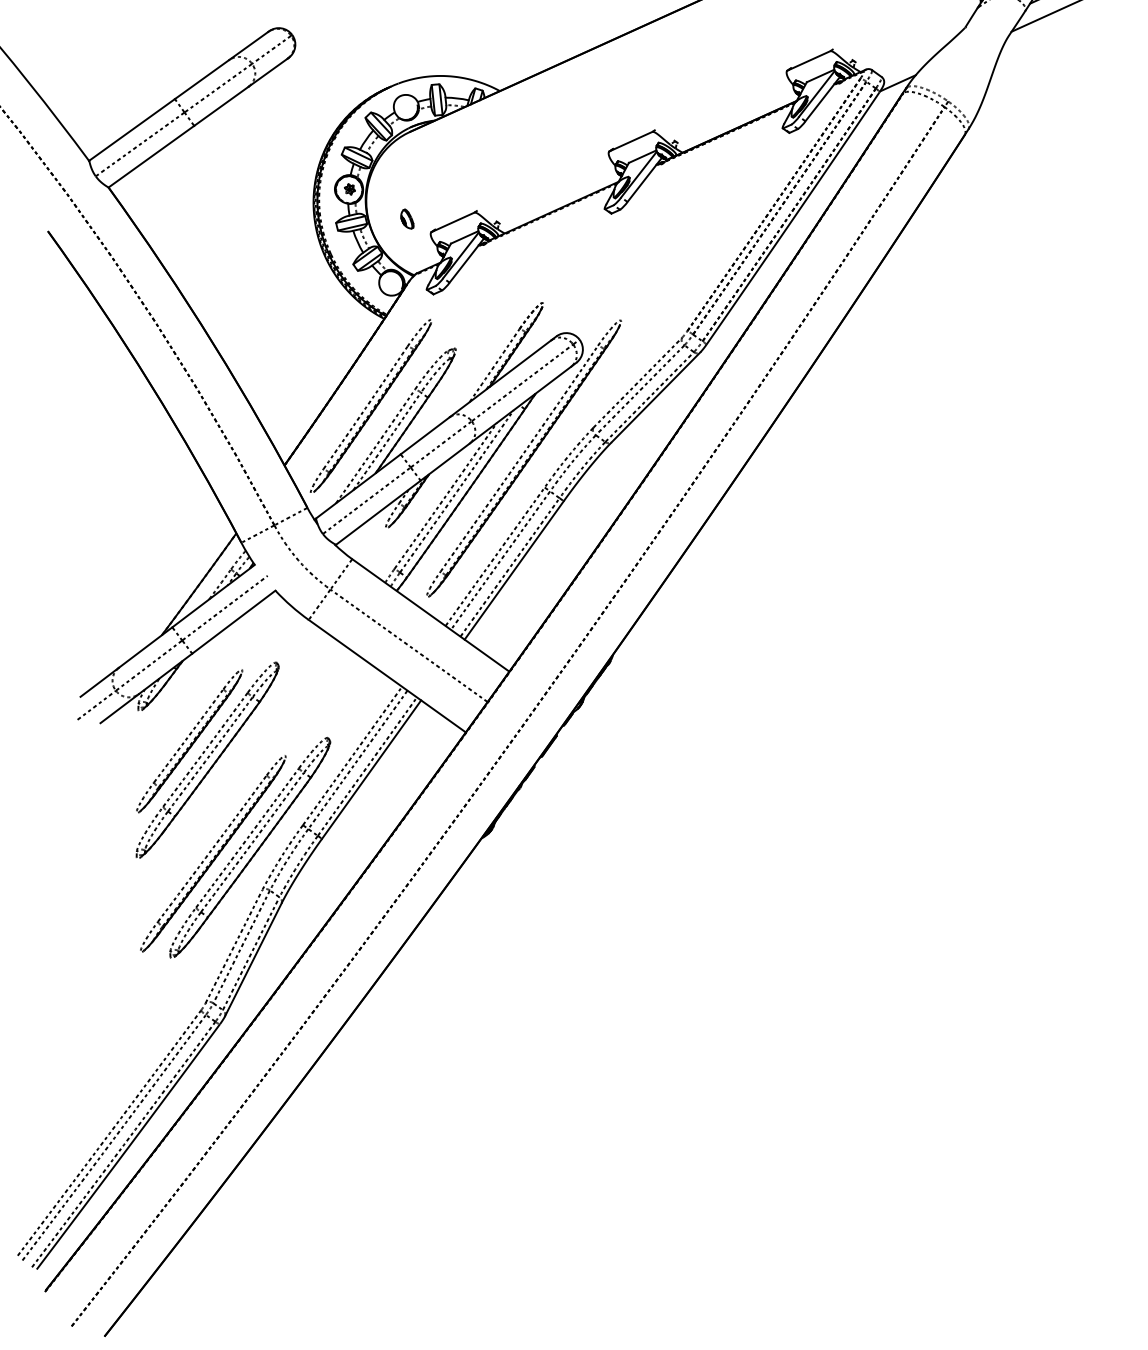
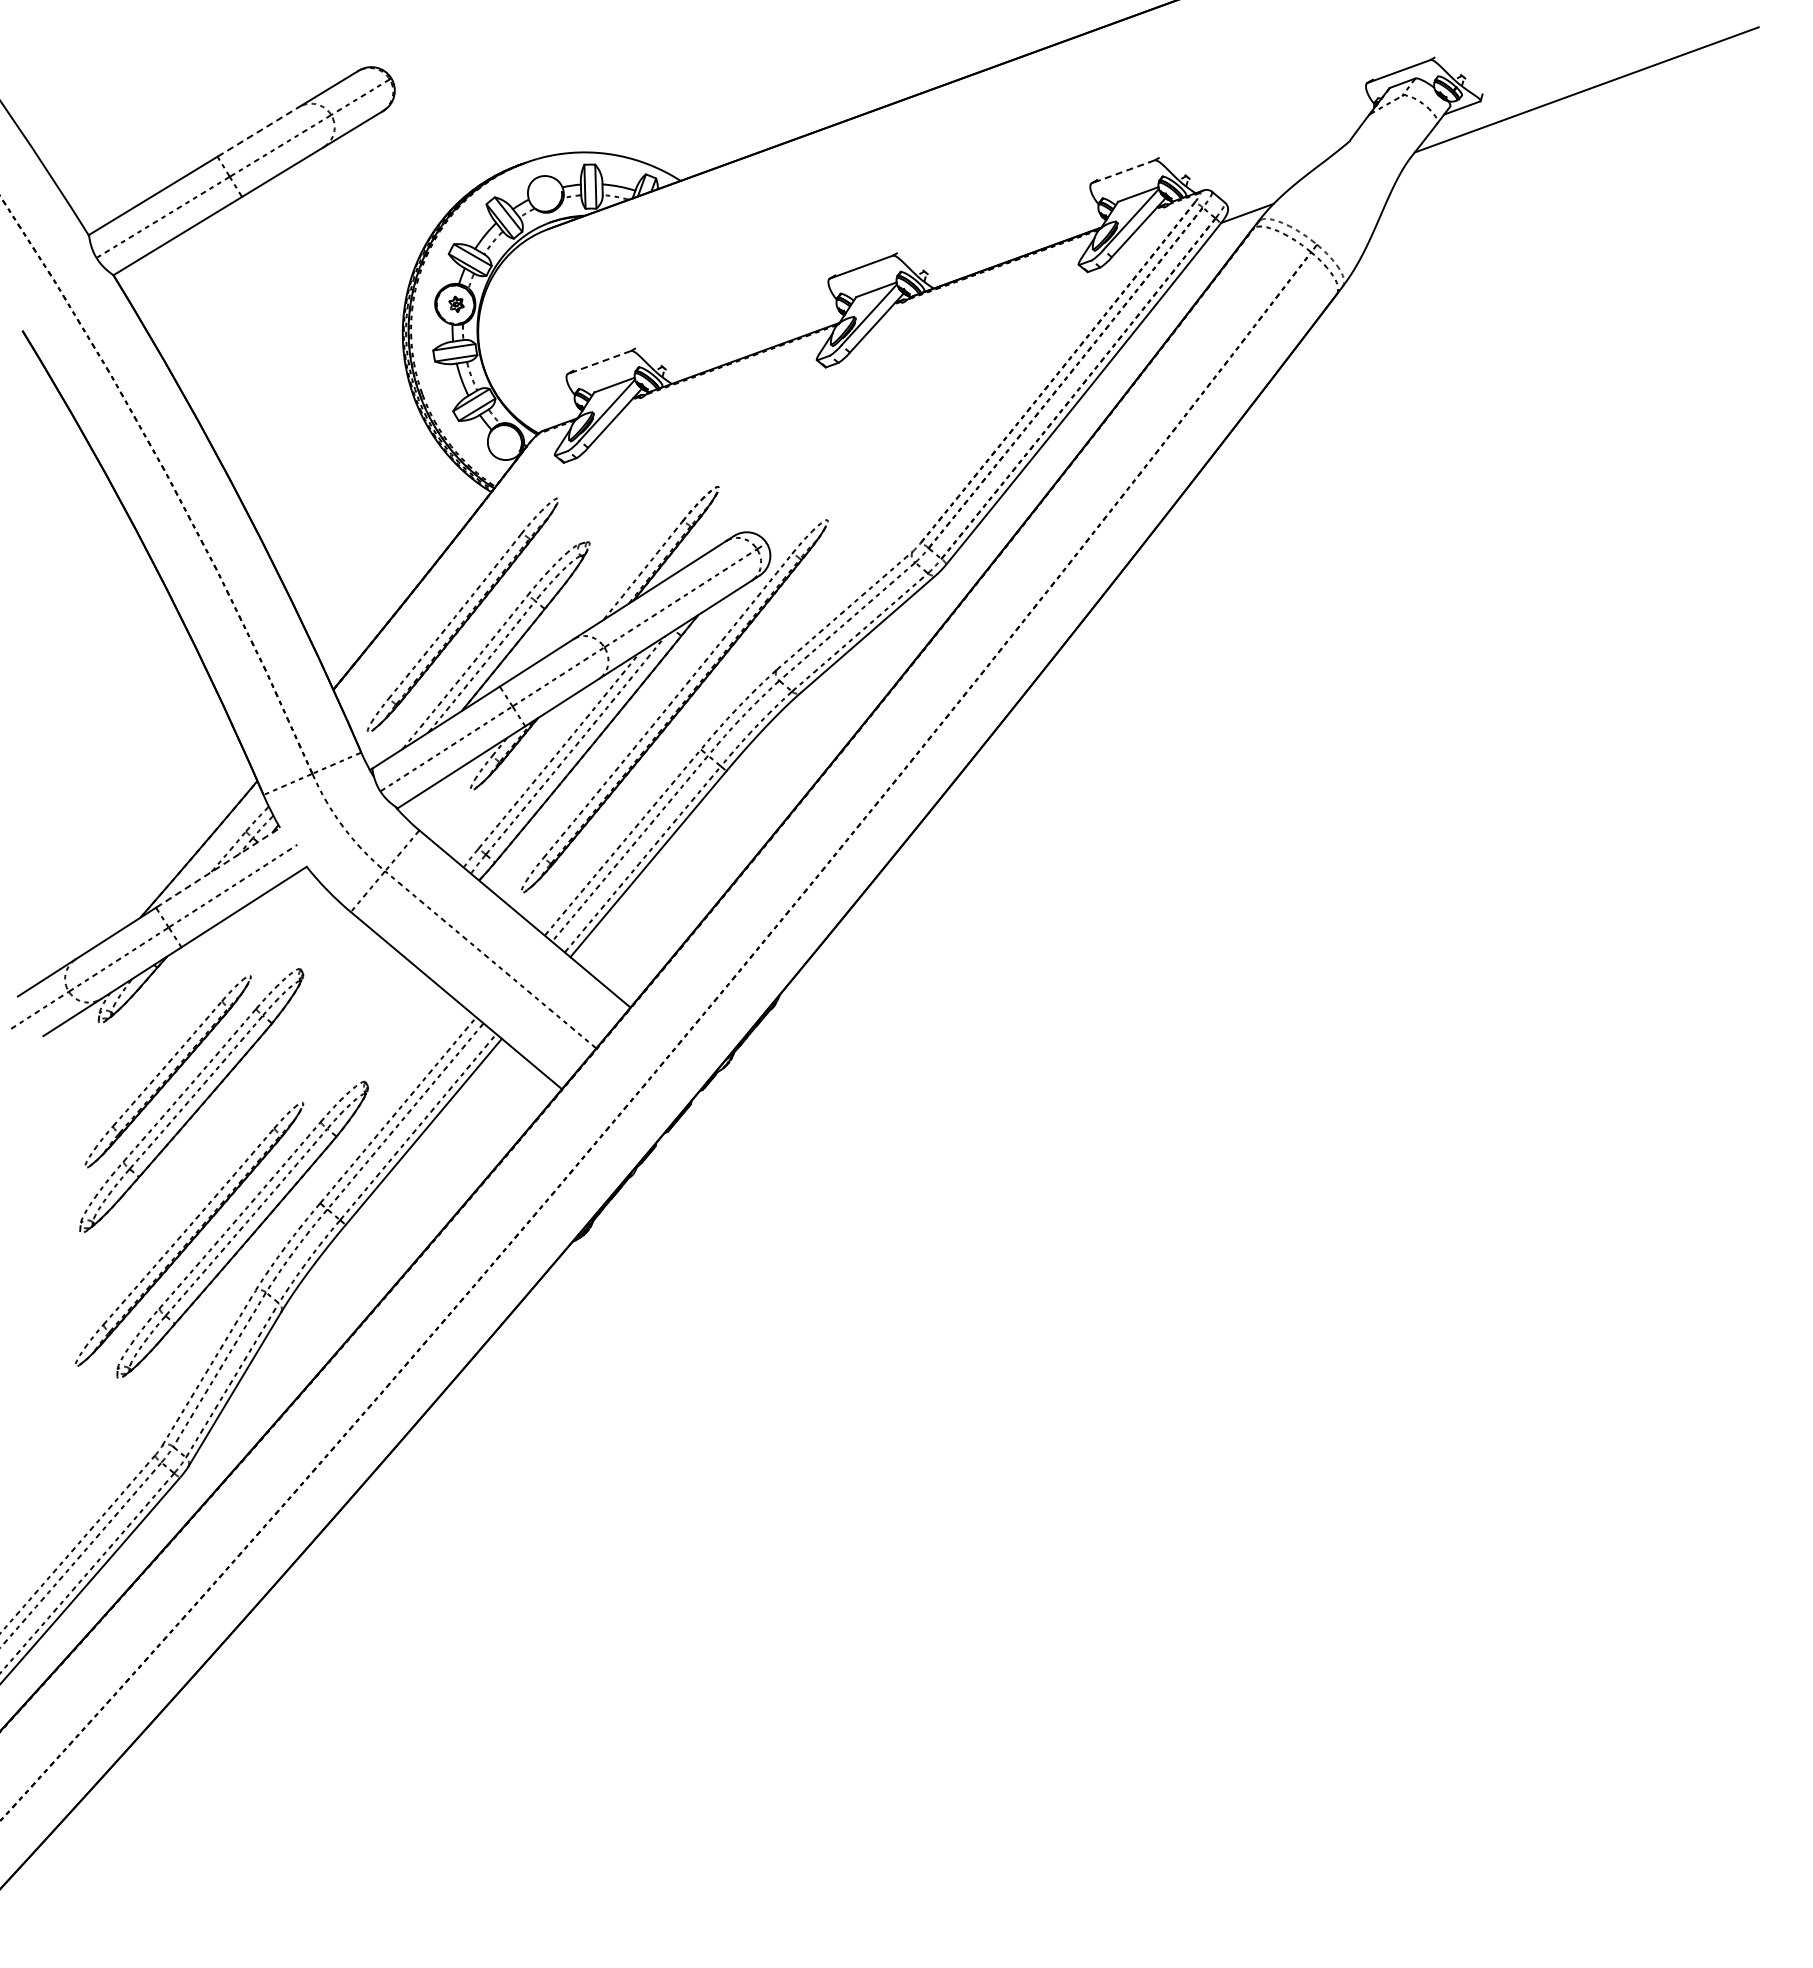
line: (808, 61) -> (1122, 172), solid -> dashed
line: (202, 79) -> (258, 131), solid -> dashed
part: (407, 218) -> (534, 352), removed
line: (453, 222) -> (599, 362), solid -> dashed
line: (213, 595) -> (218, 867), solid -> dashed

